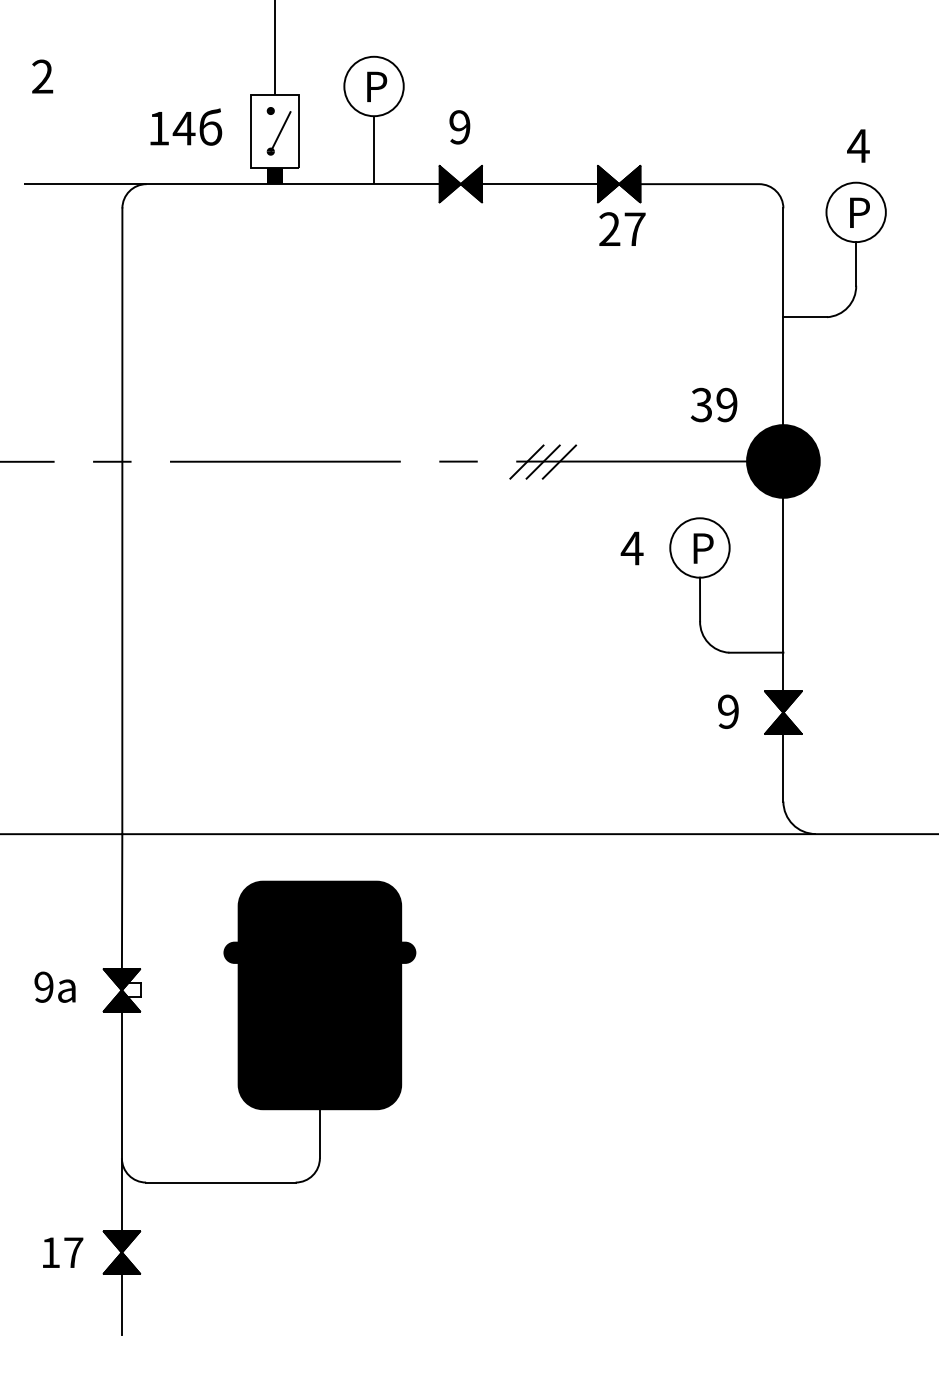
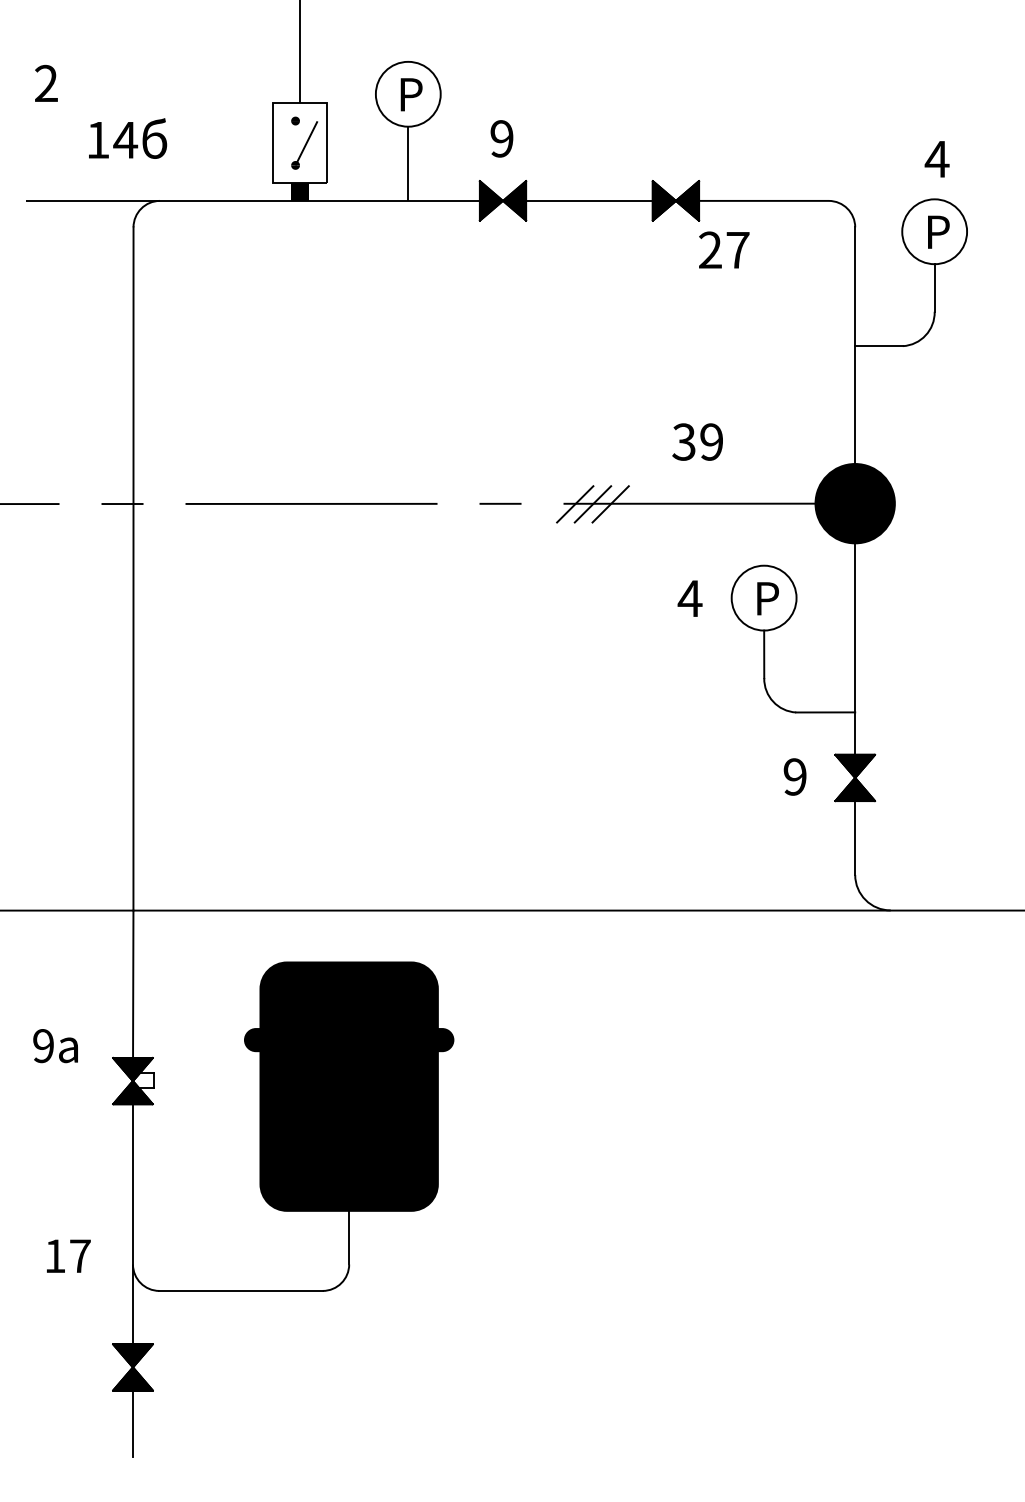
text: (186, 126) -> (128, 137), moved
text: (622, 228) -> (724, 249), moved
text: (713, 404) -> (697, 441), moved
text: (54, 986) -> (55, 1045), moved
text: (63, 1252) -> (69, 1255), moved

